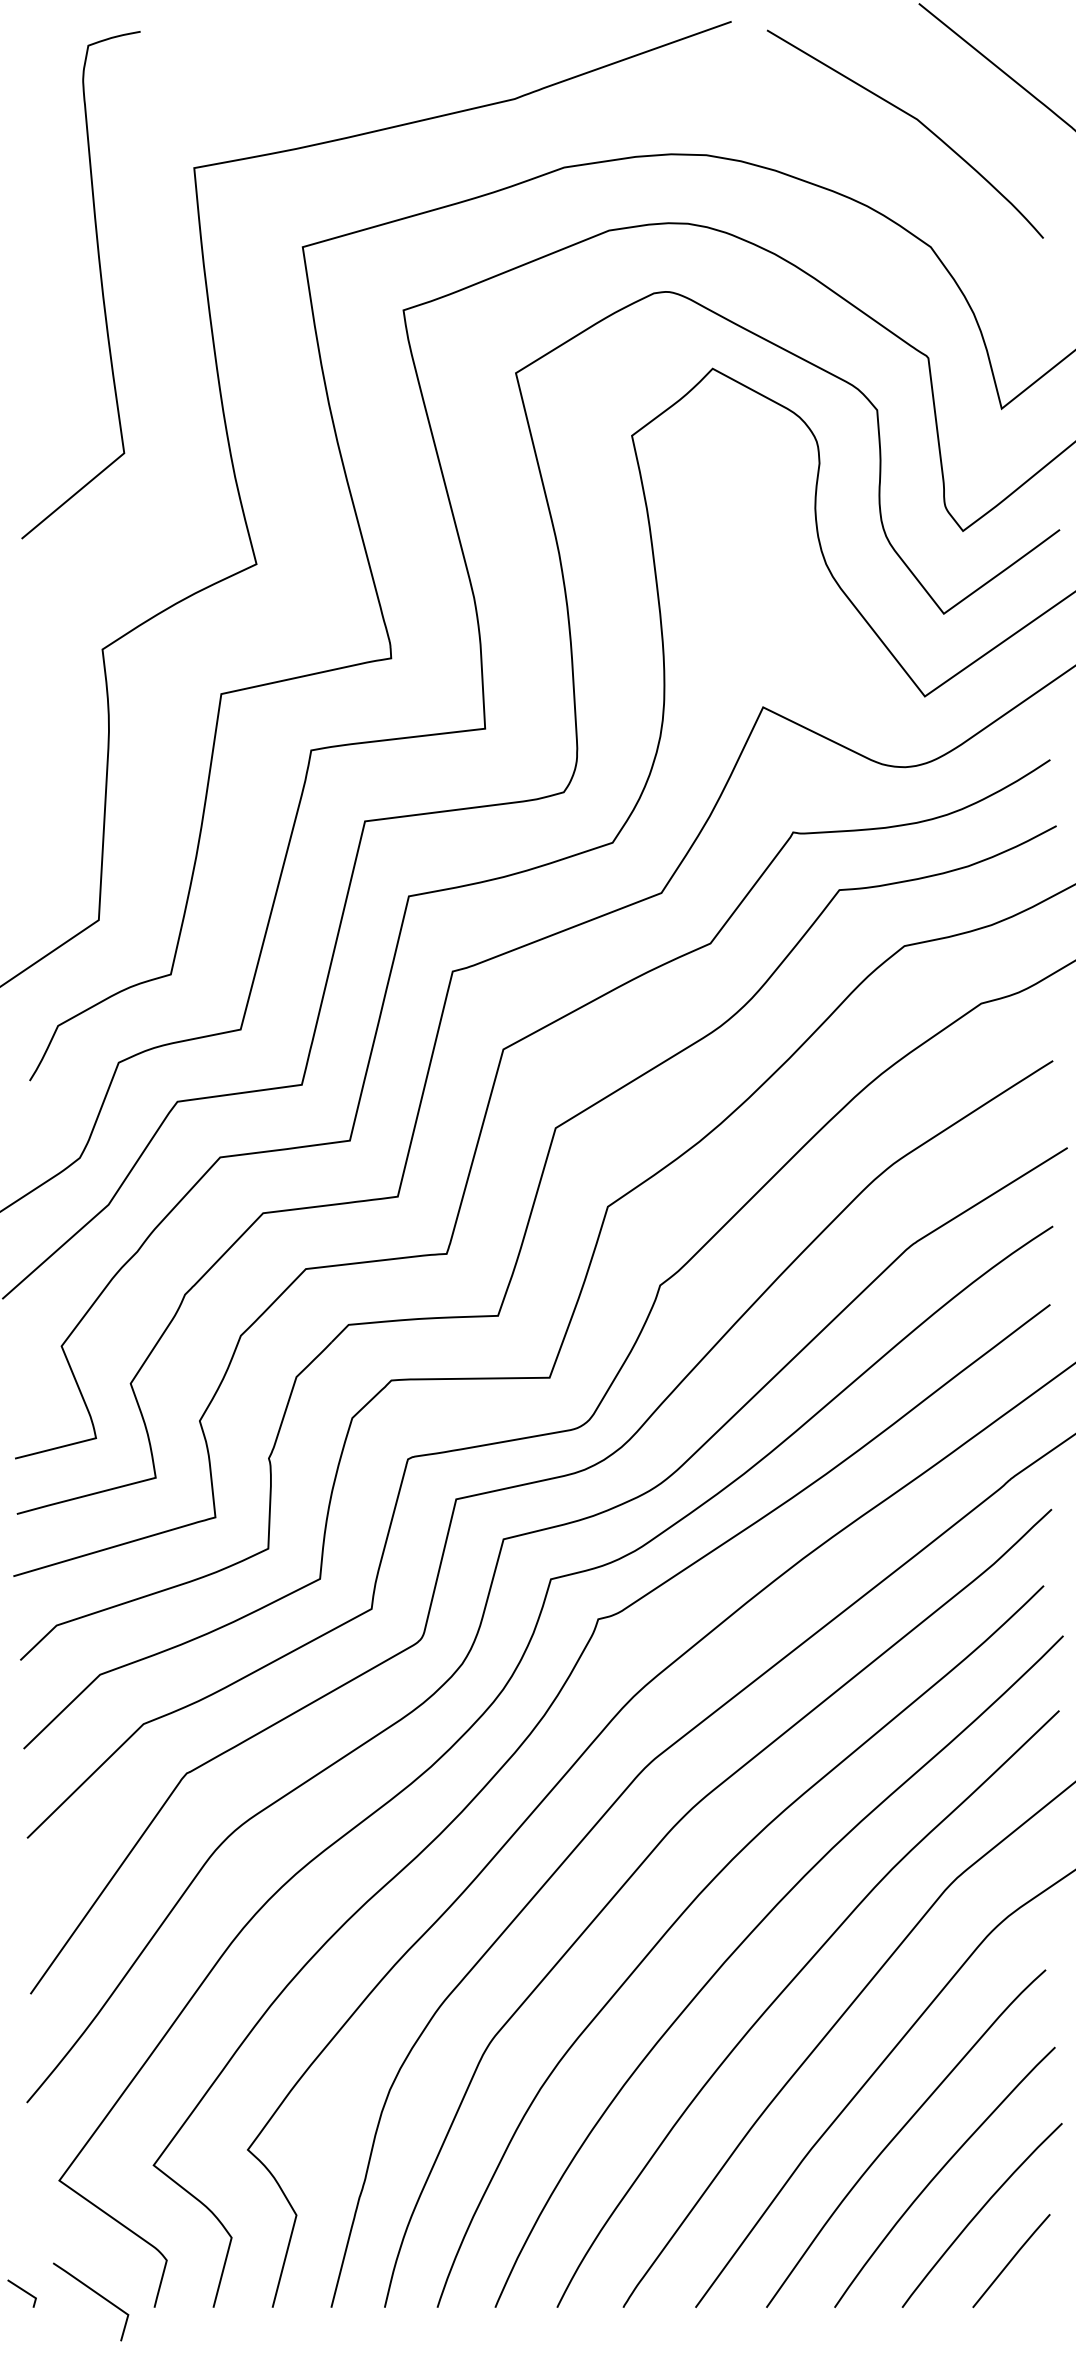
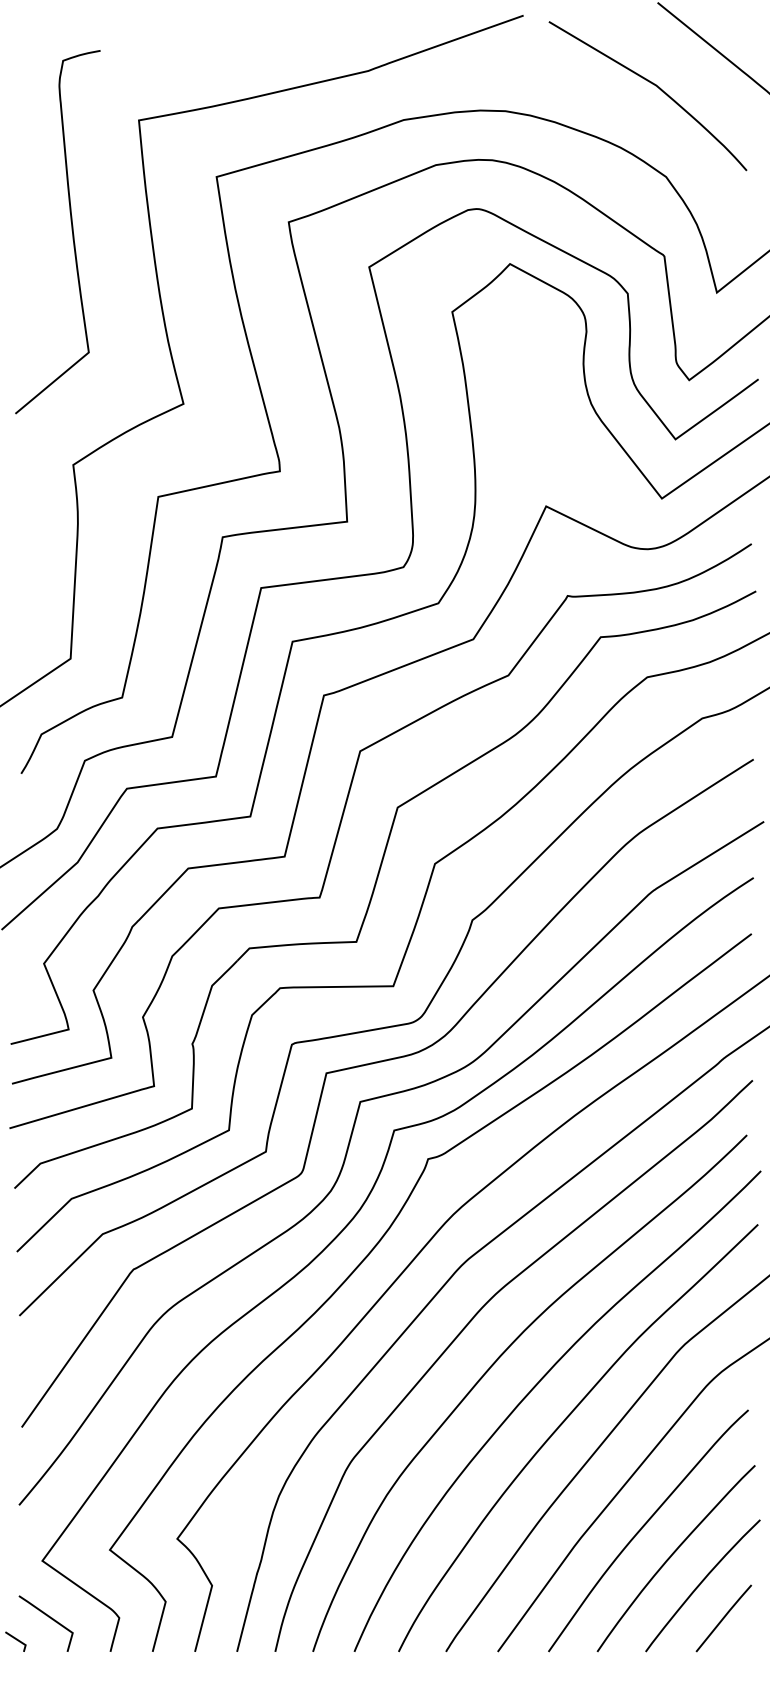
curve: (100, 282) -> (71, 230), moved
line: (95, 2294) -> (49, 1618), moved

